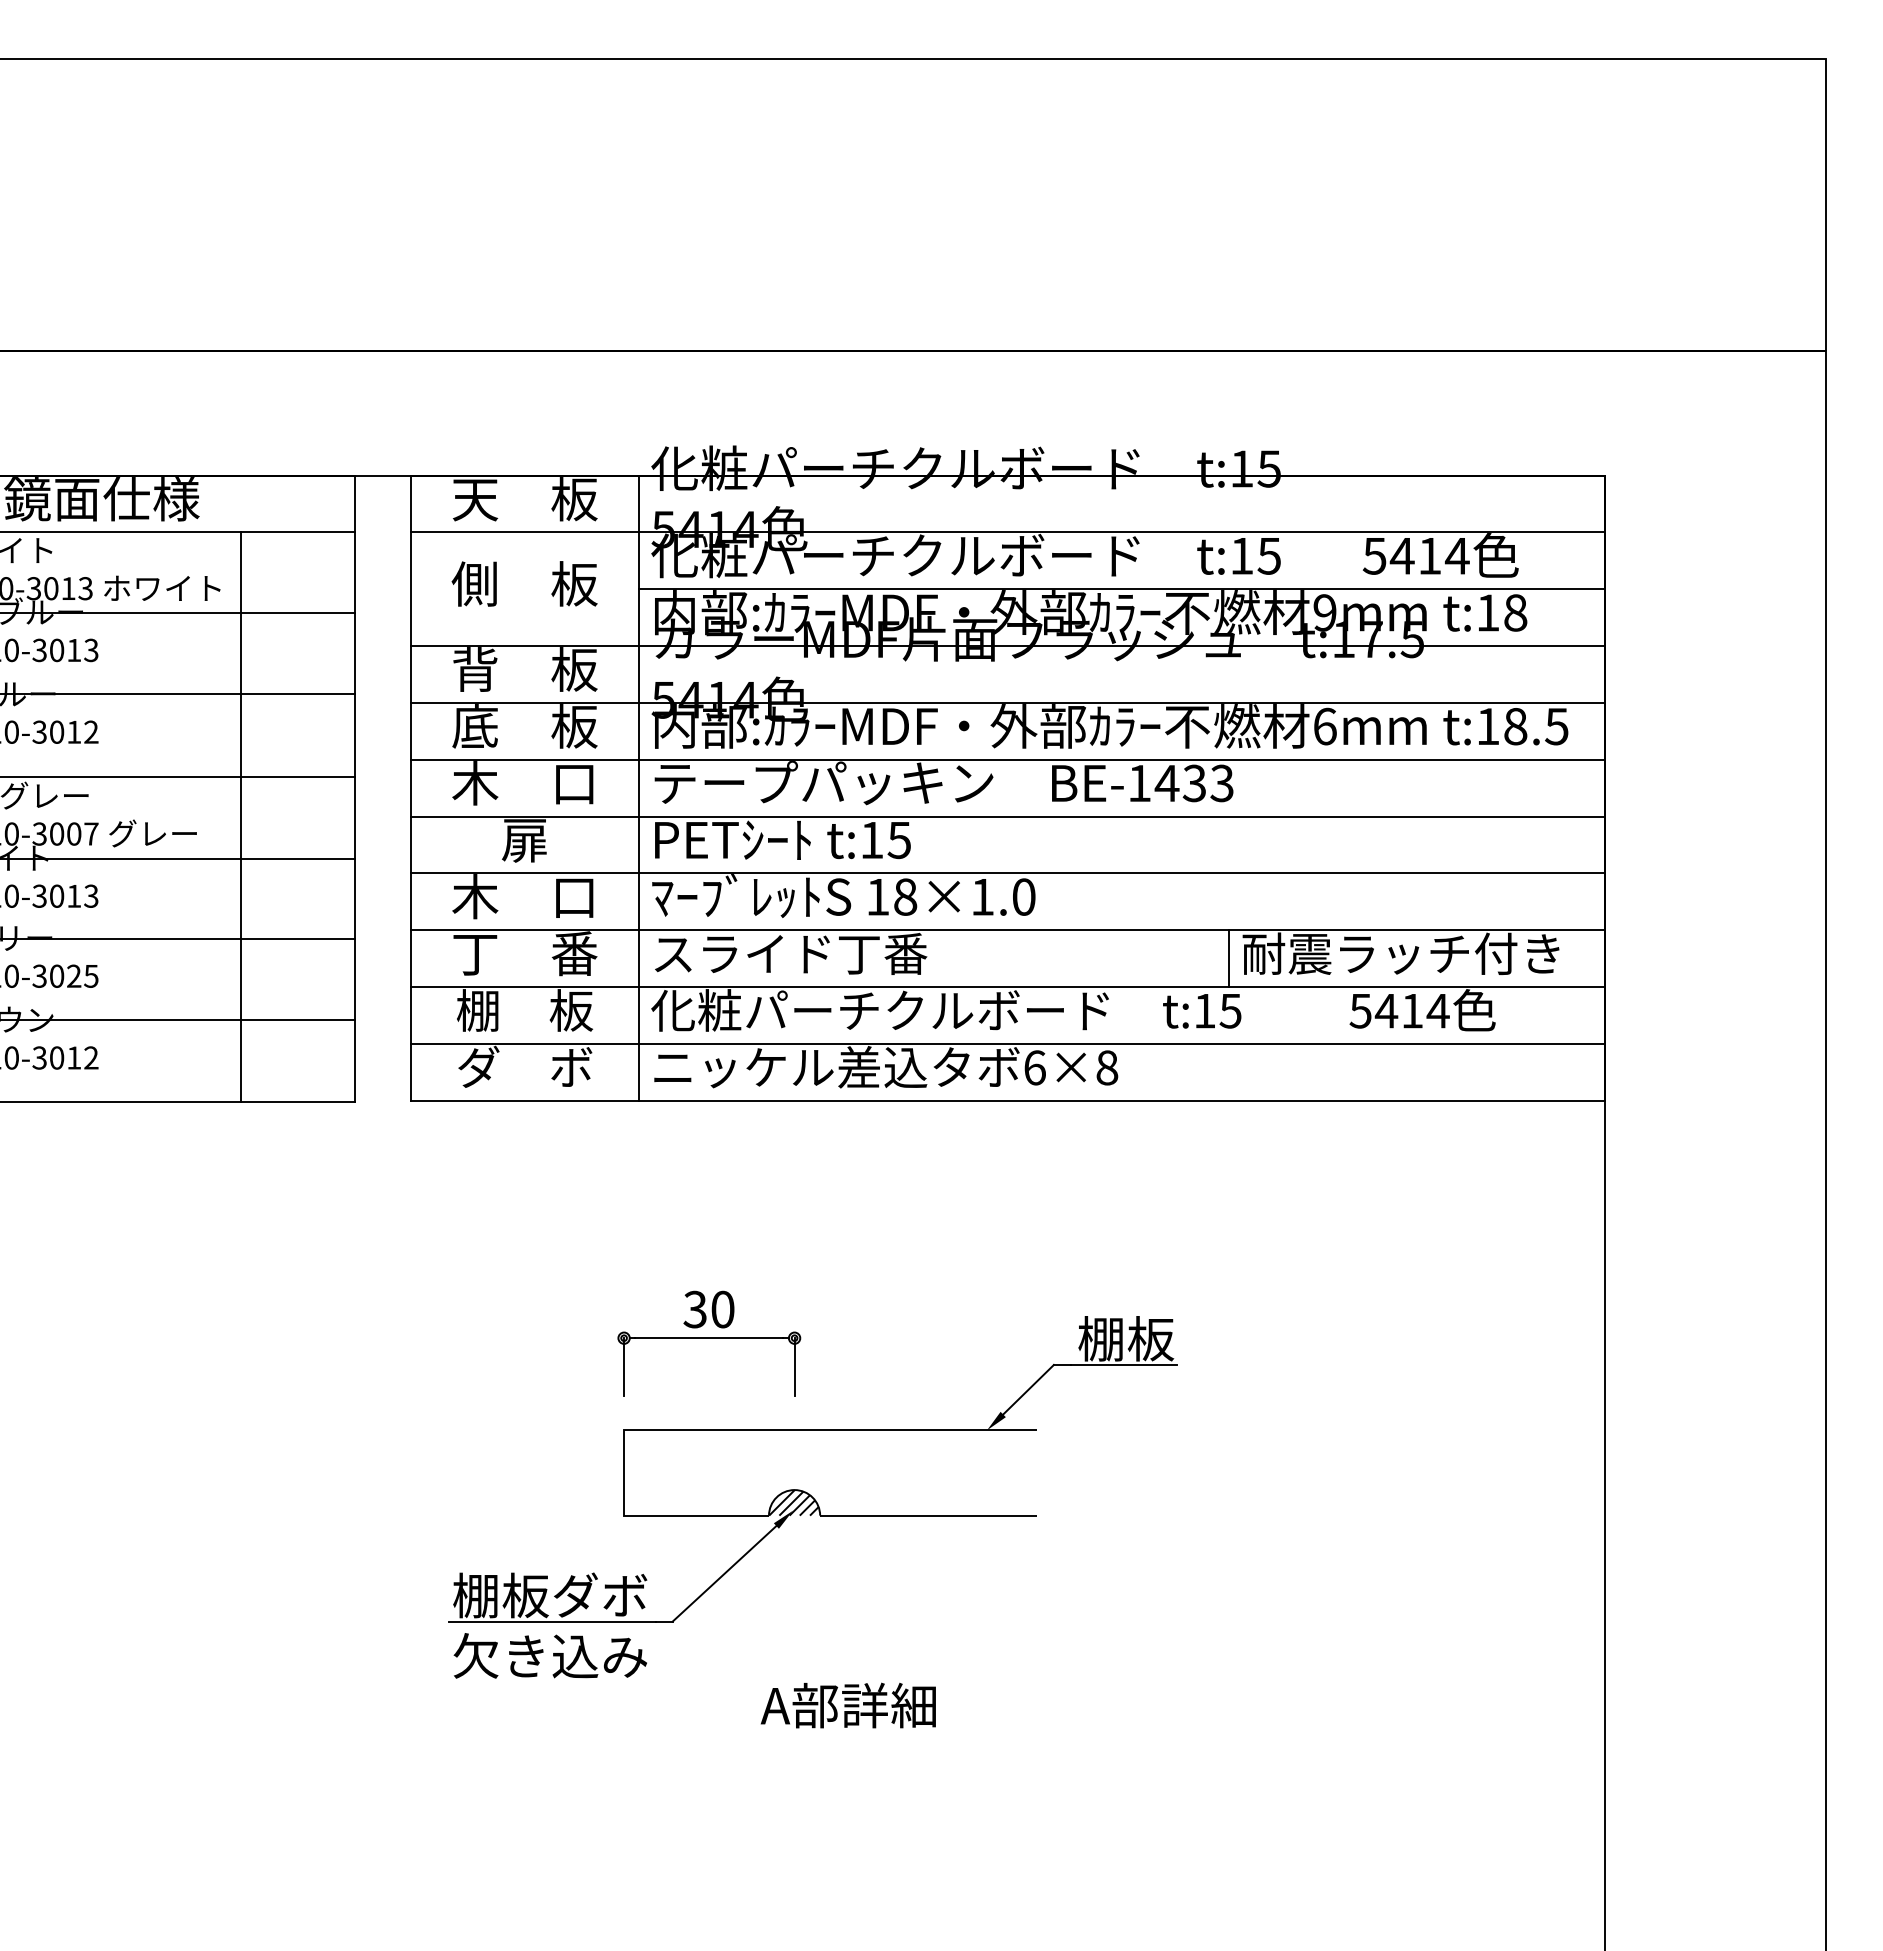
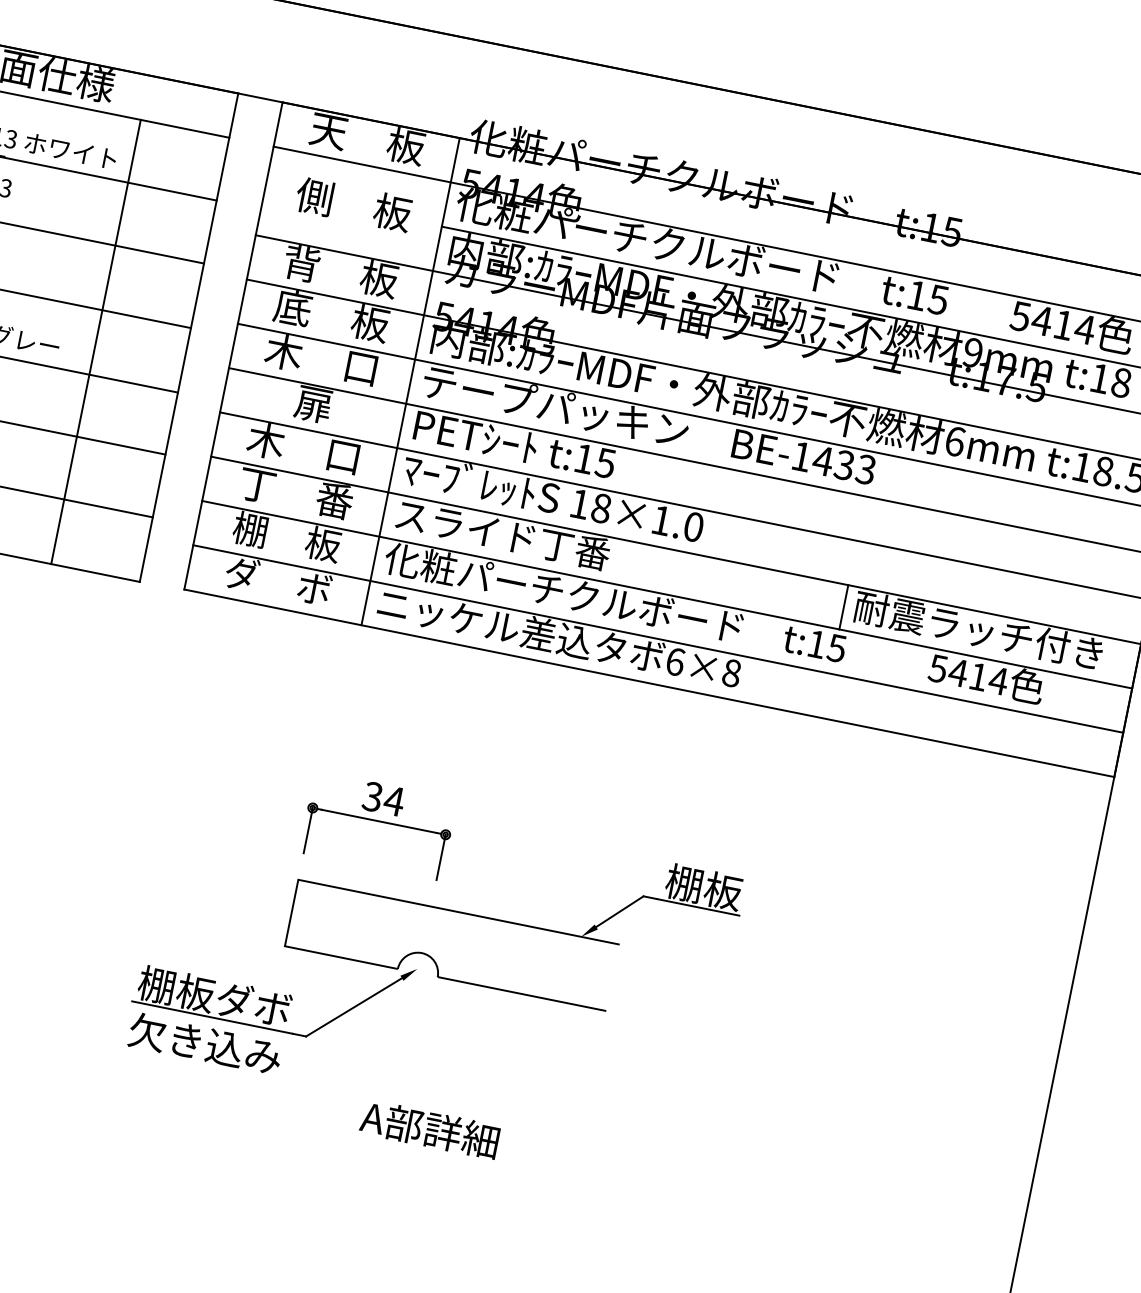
text: (722, 1309) -> (394, 801), 30 -> 34
hatch: (793, 1502) -> (419, 962), removed

